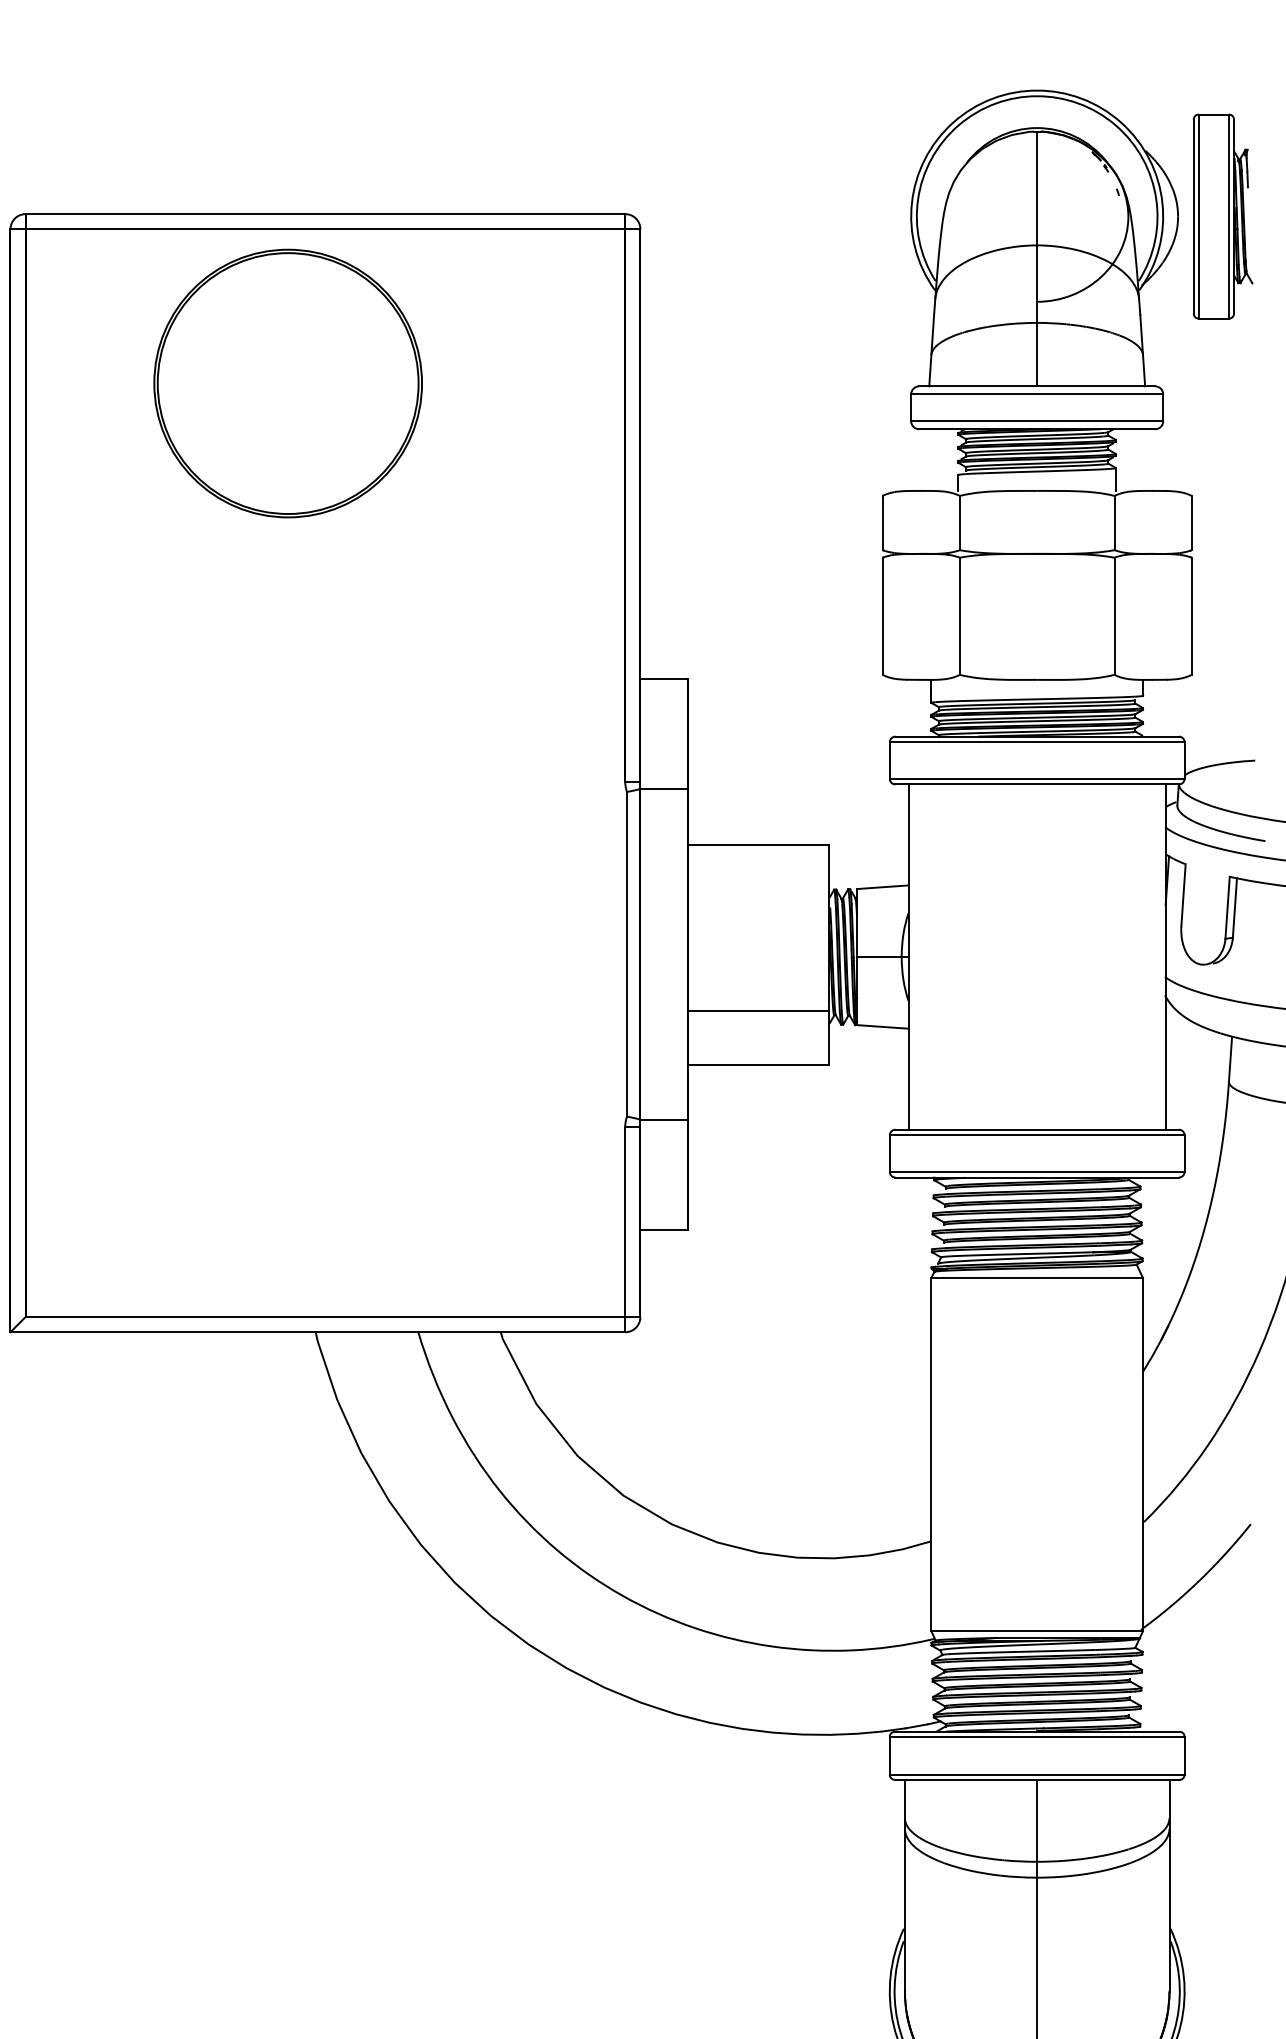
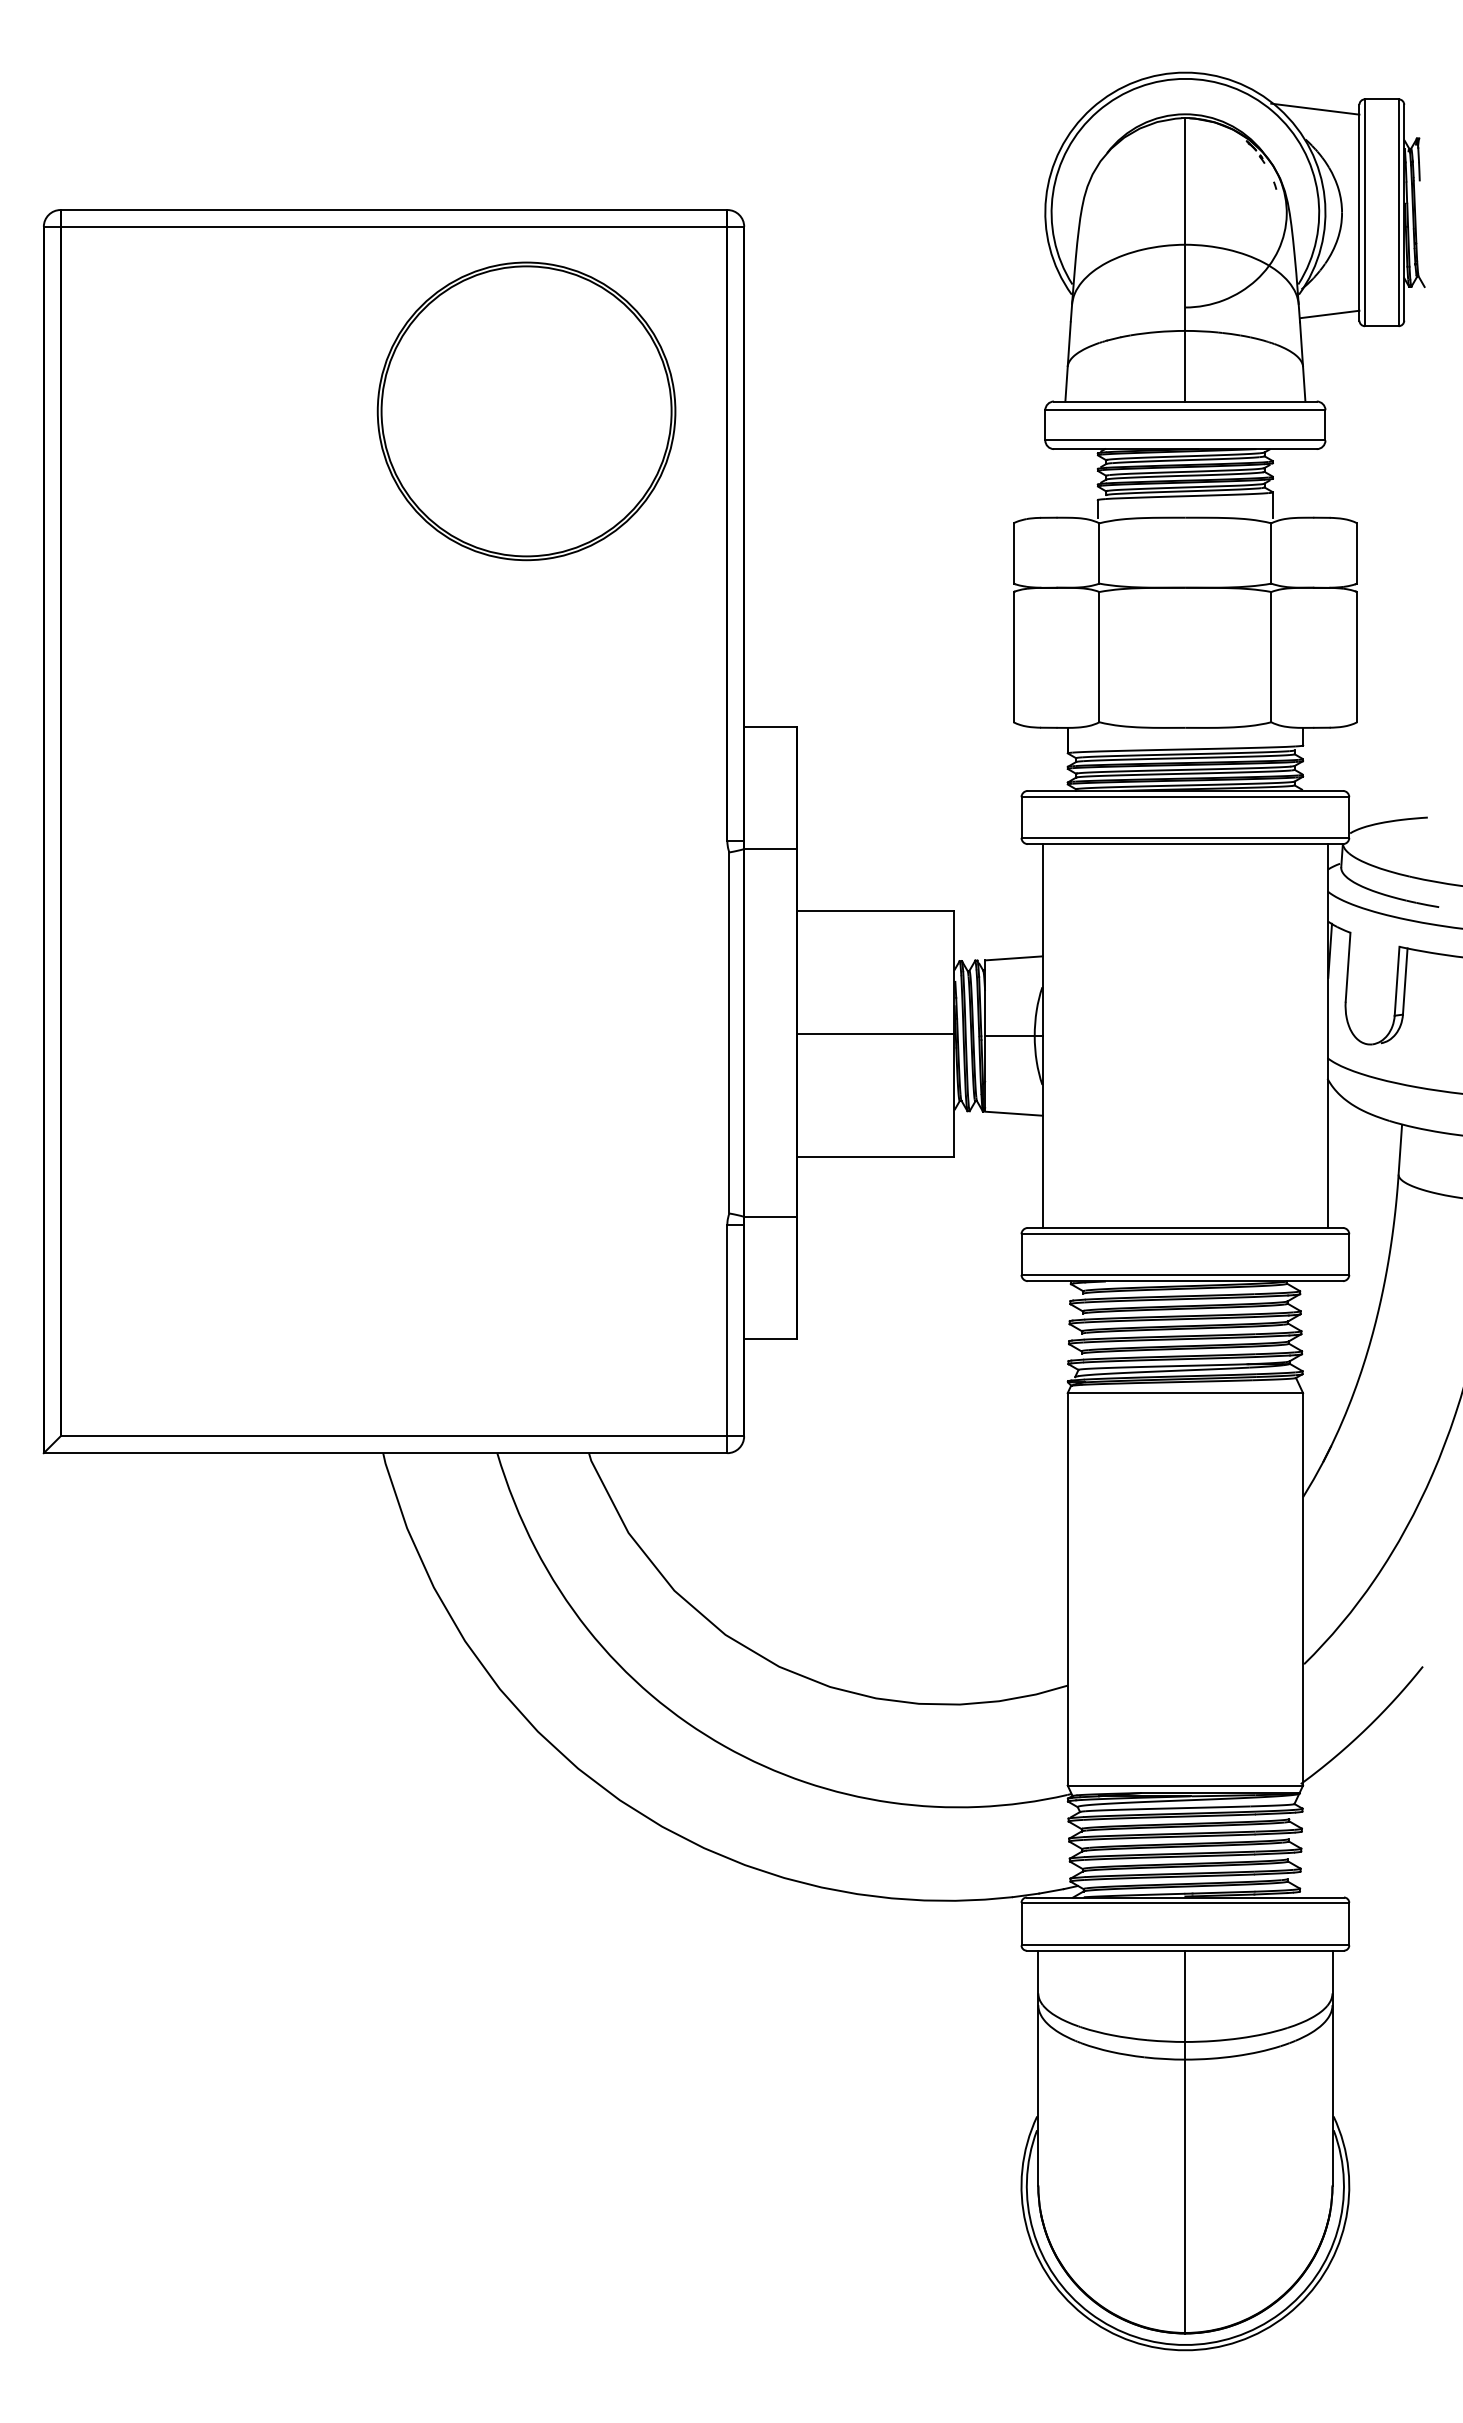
line: (1154, 122) -> (1315, 108), added
line: (1166, 308) -> (1329, 314), added
part: (288, 383) -> (526, 411), moved
line: (758, 1011) -> (875, 1034), moved

